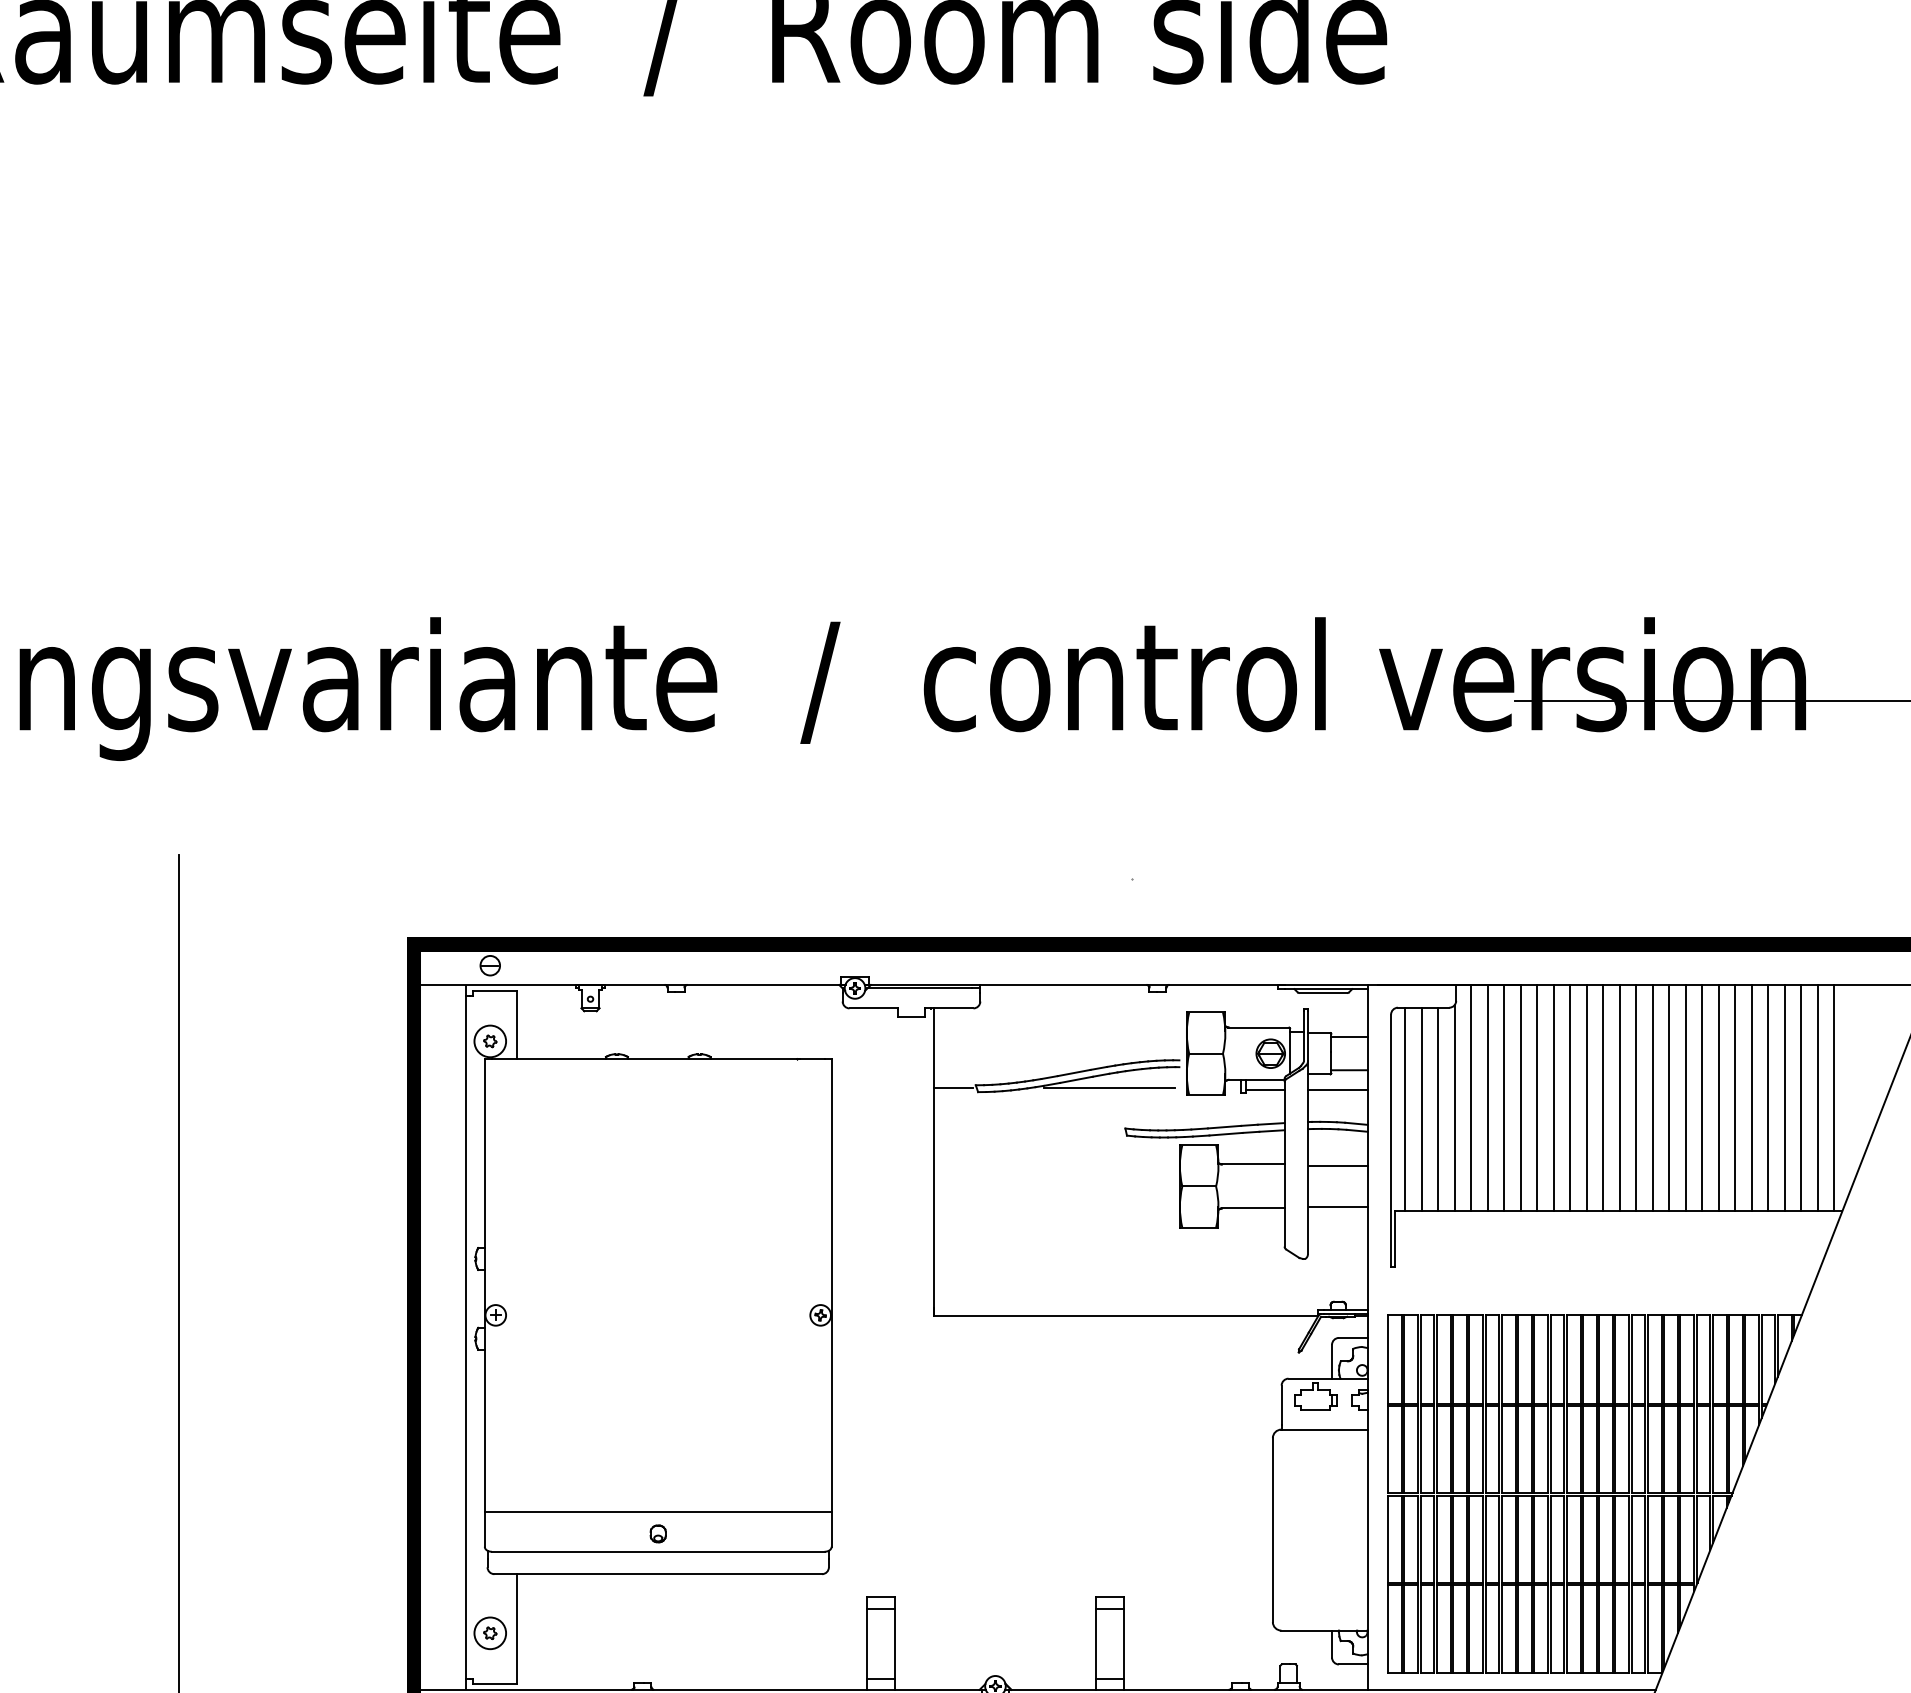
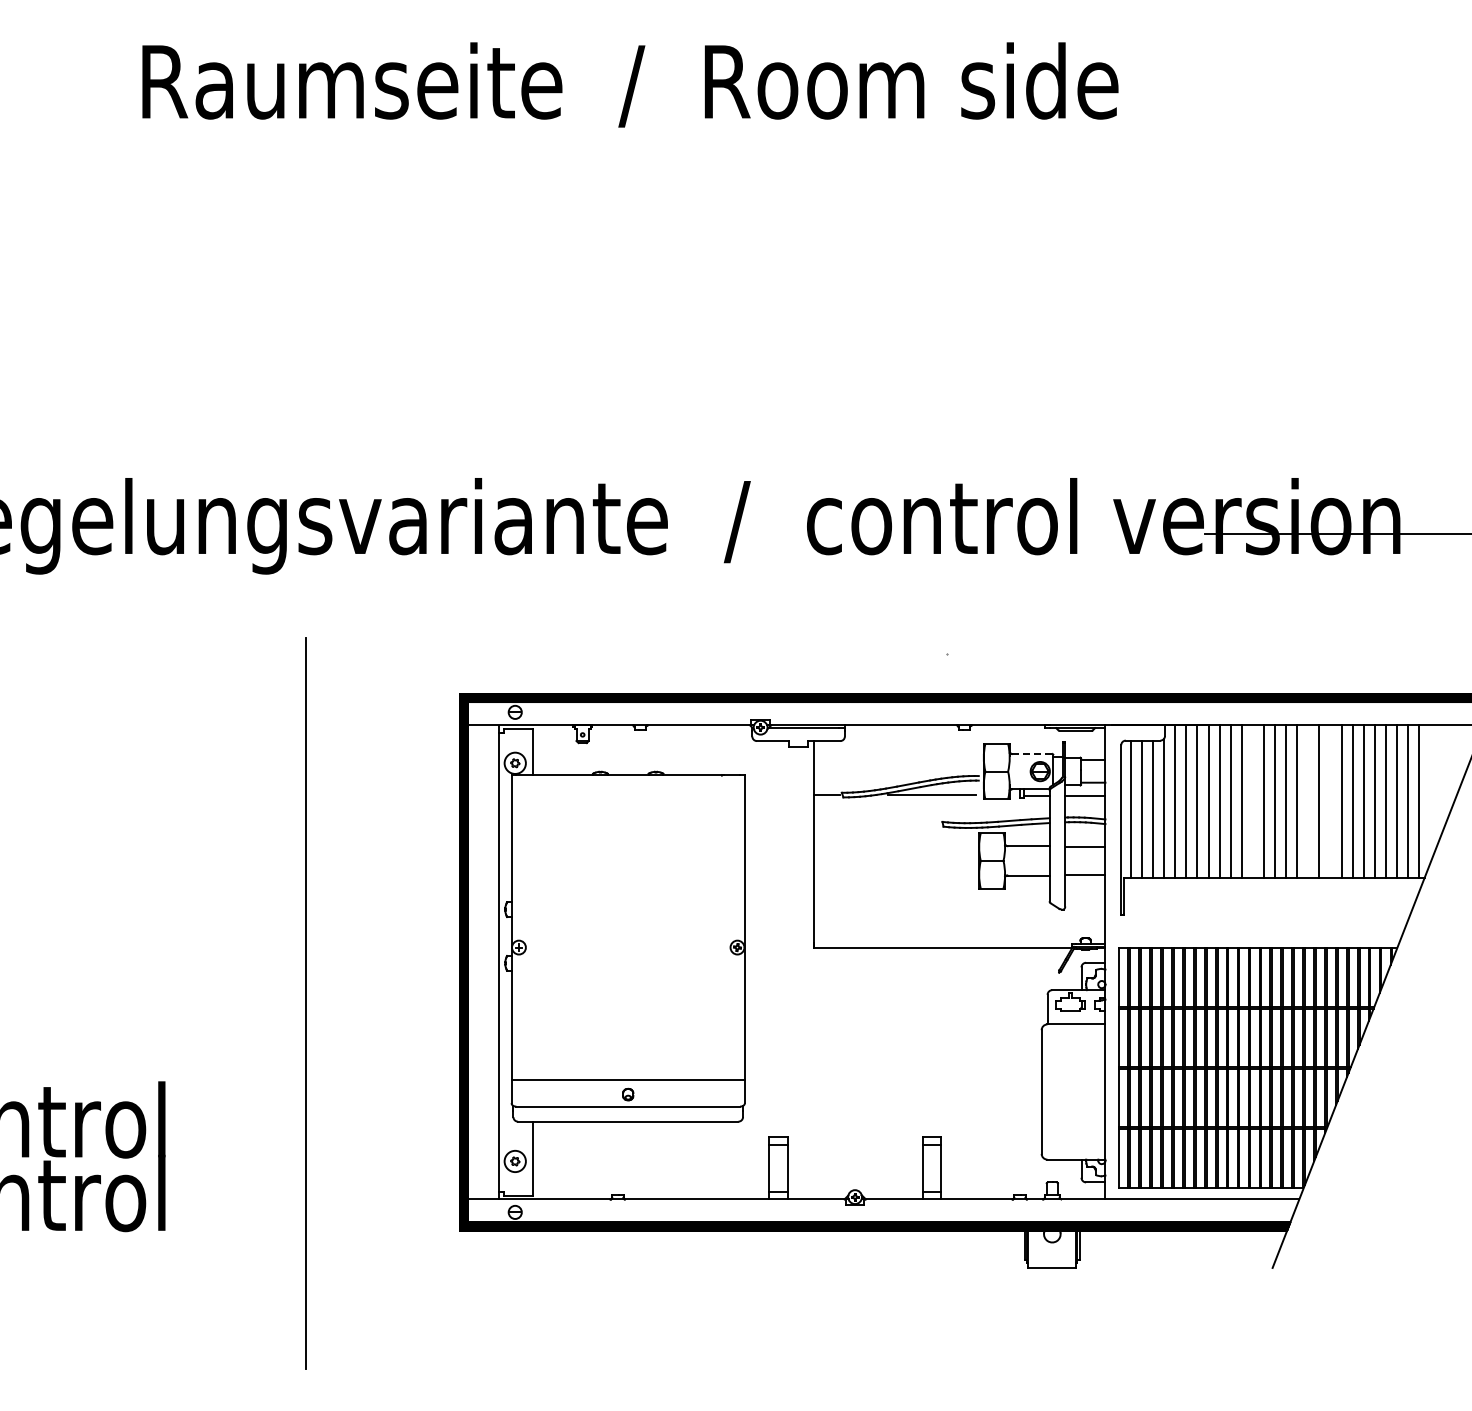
line: (1259, 1028) -> (1032, 754), solid -> dashed
line: (1586, 1098) -> (1252, 801), removed
line: (1669, 1098) -> (1308, 801), removed
line: (1702, 1098) -> (1330, 801), removed

